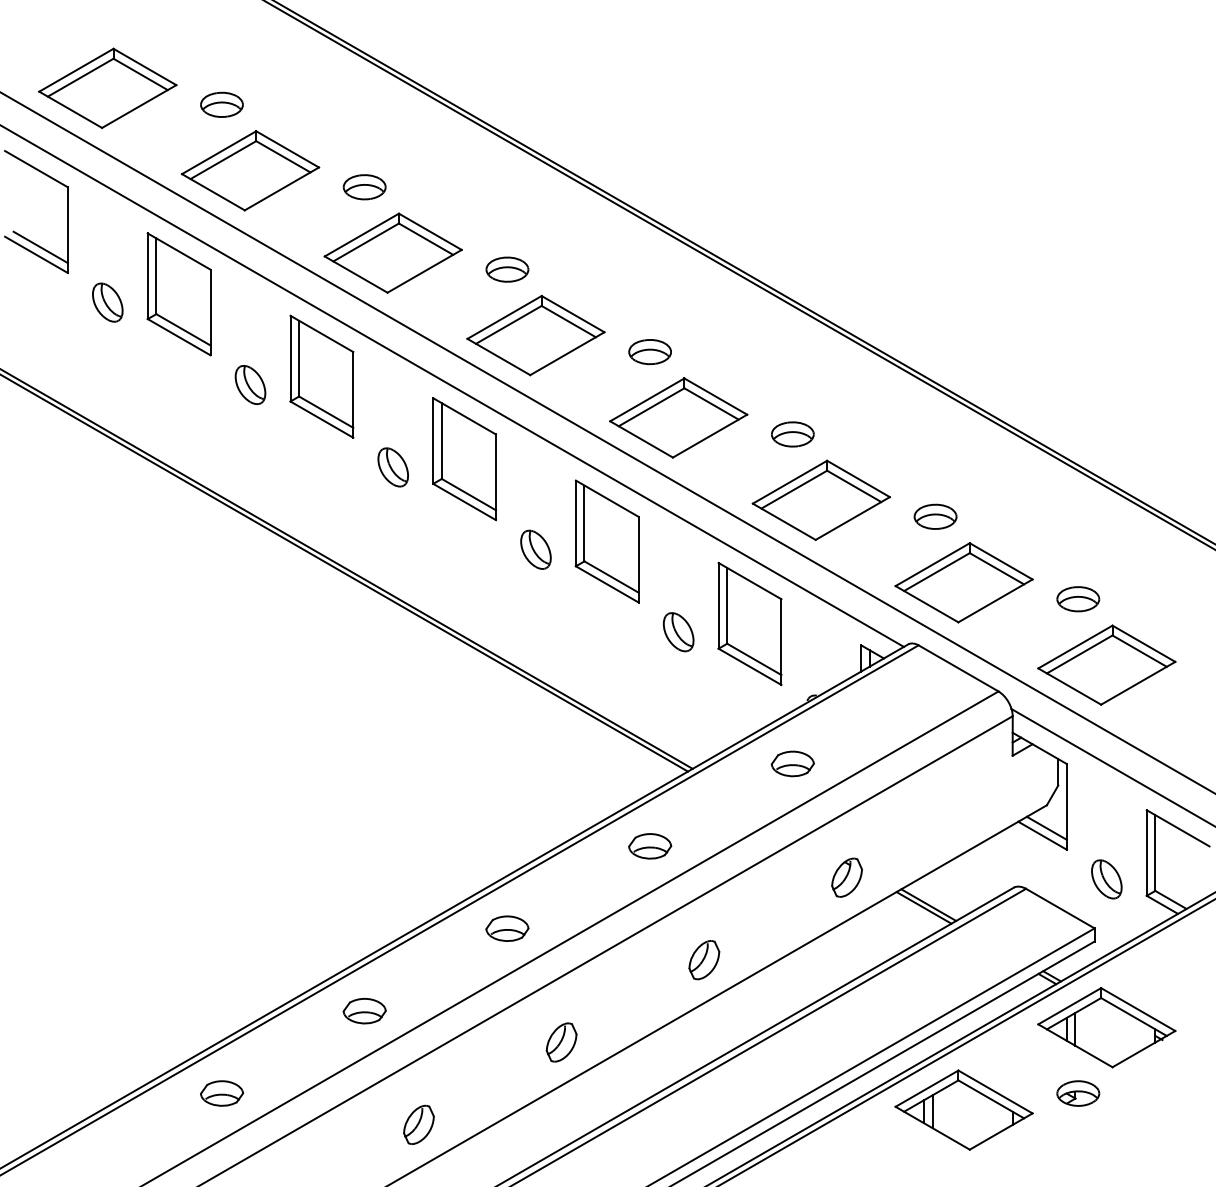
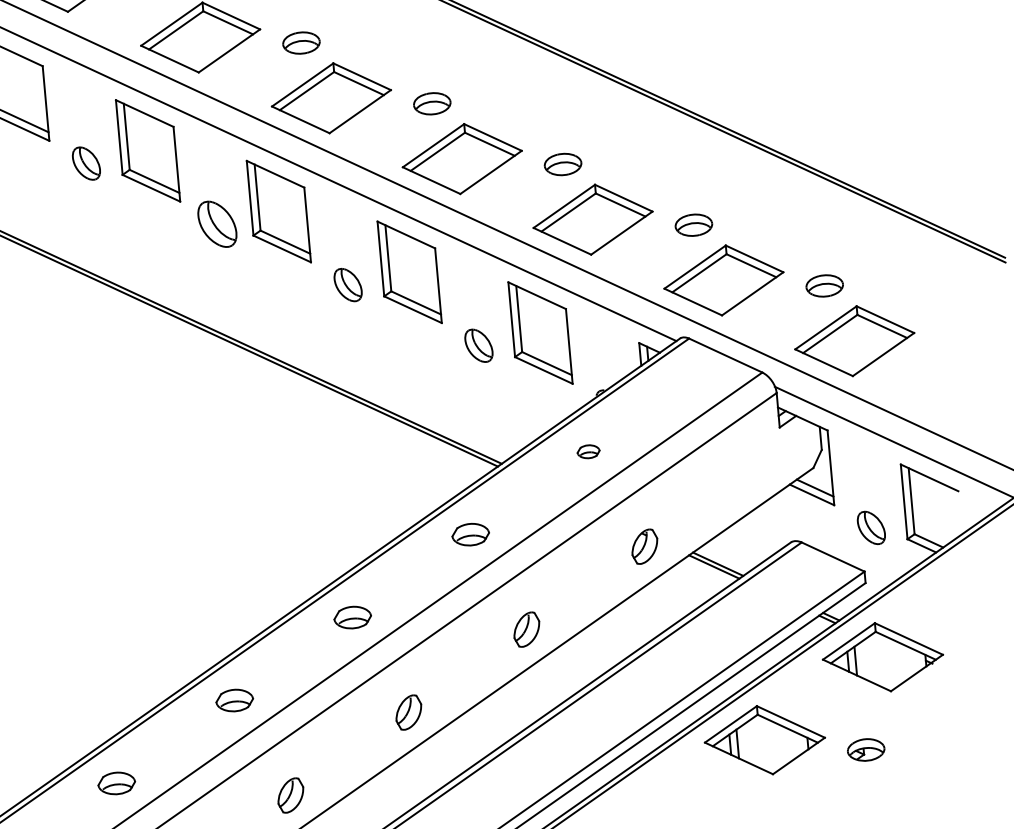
part: (392, 467) -> (216, 224), size x1.4
part: (792, 763) -> (588, 451), size x0.6
part: (1078, 1093) -> (866, 749), moved

